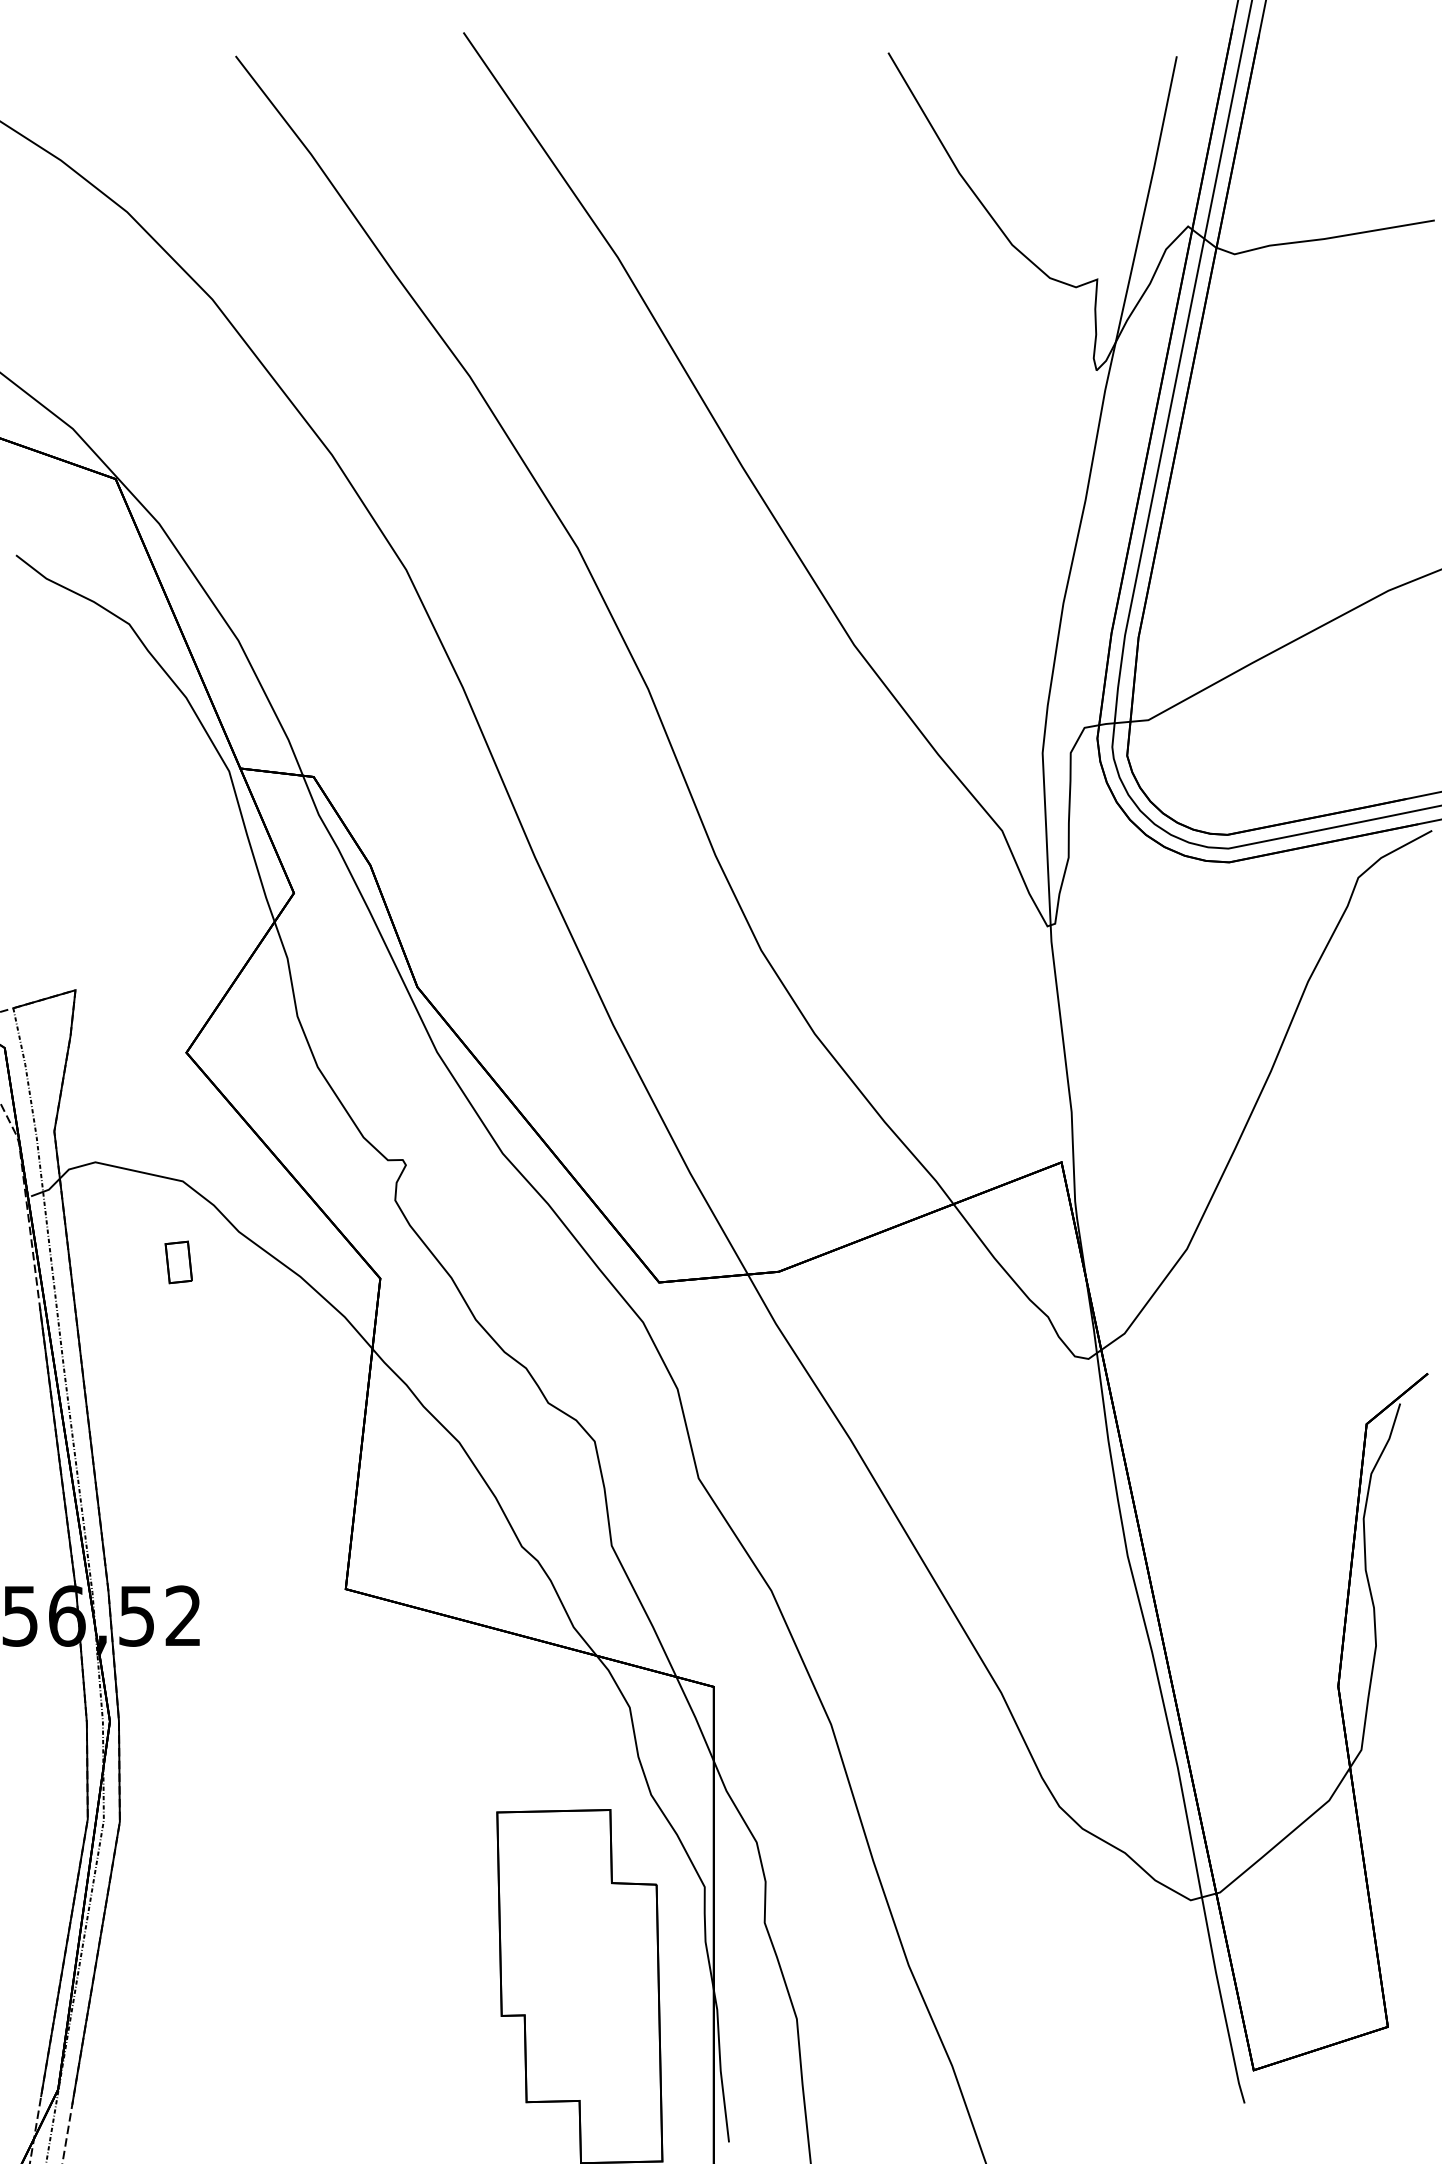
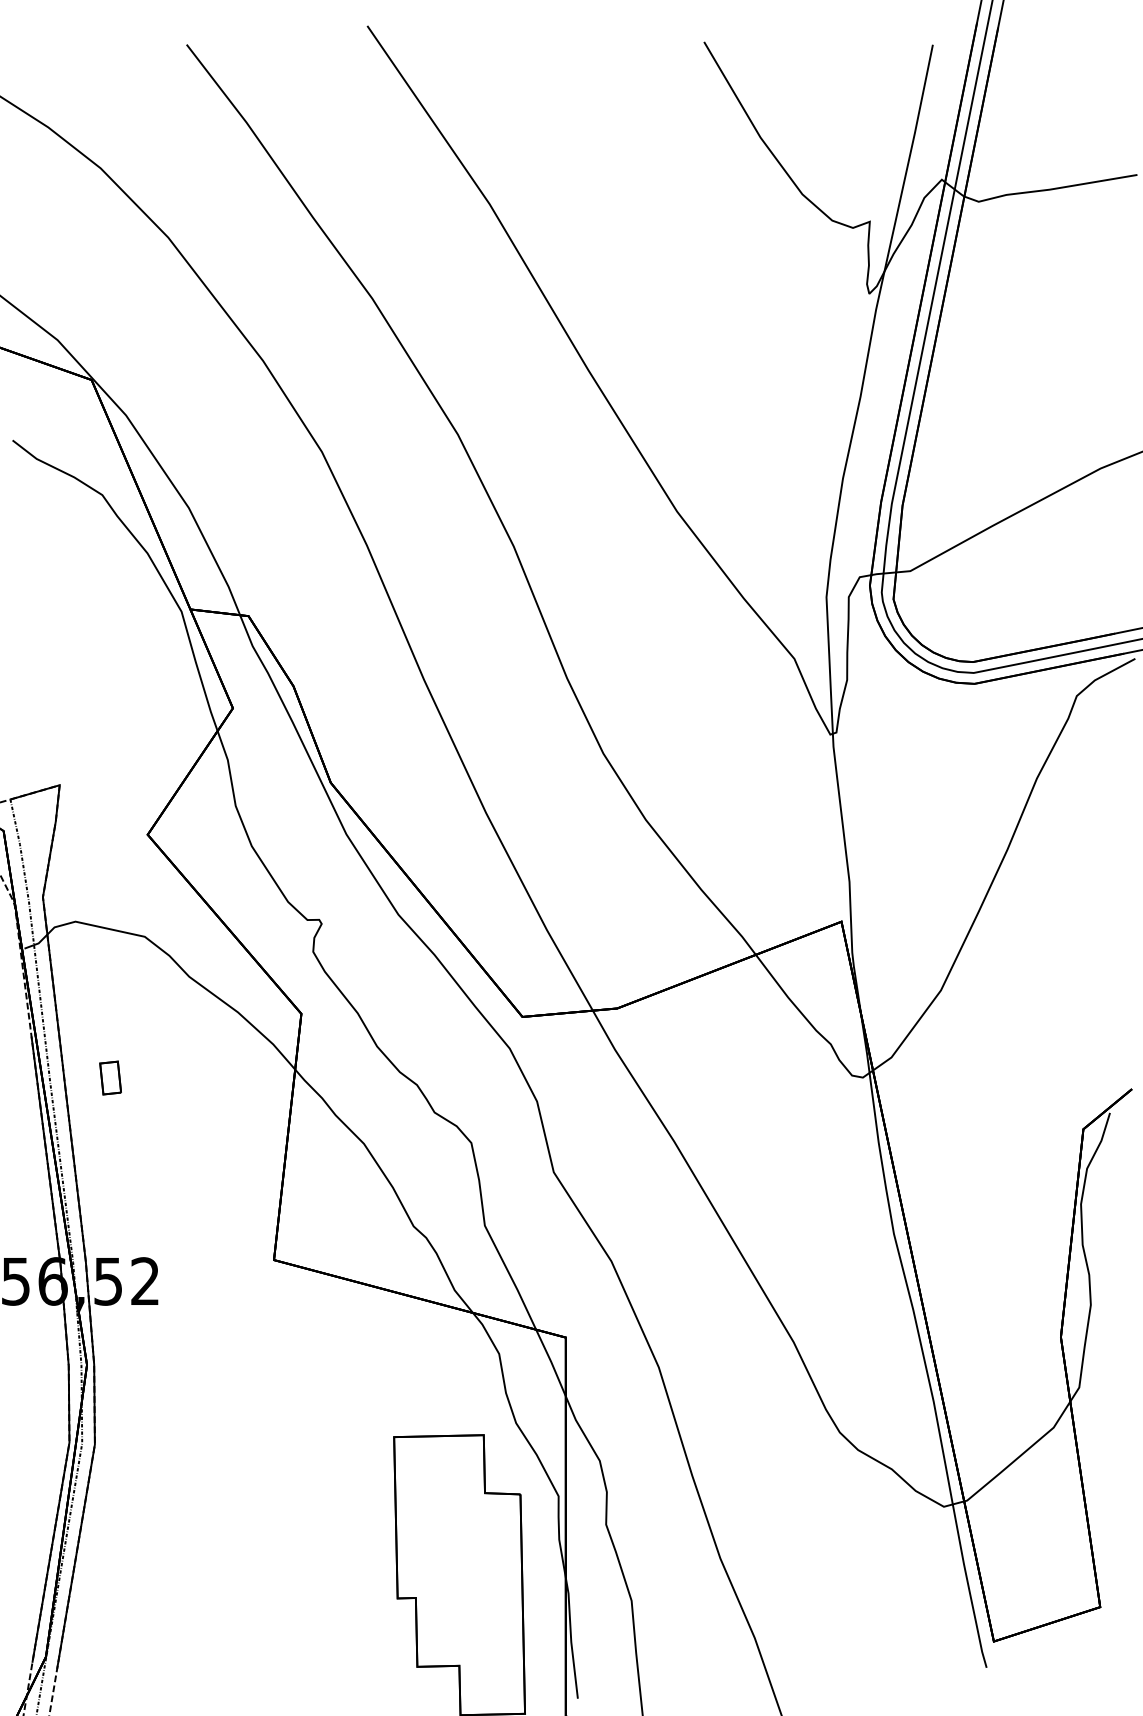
part: (178, 1261) -> (110, 1077), moved

